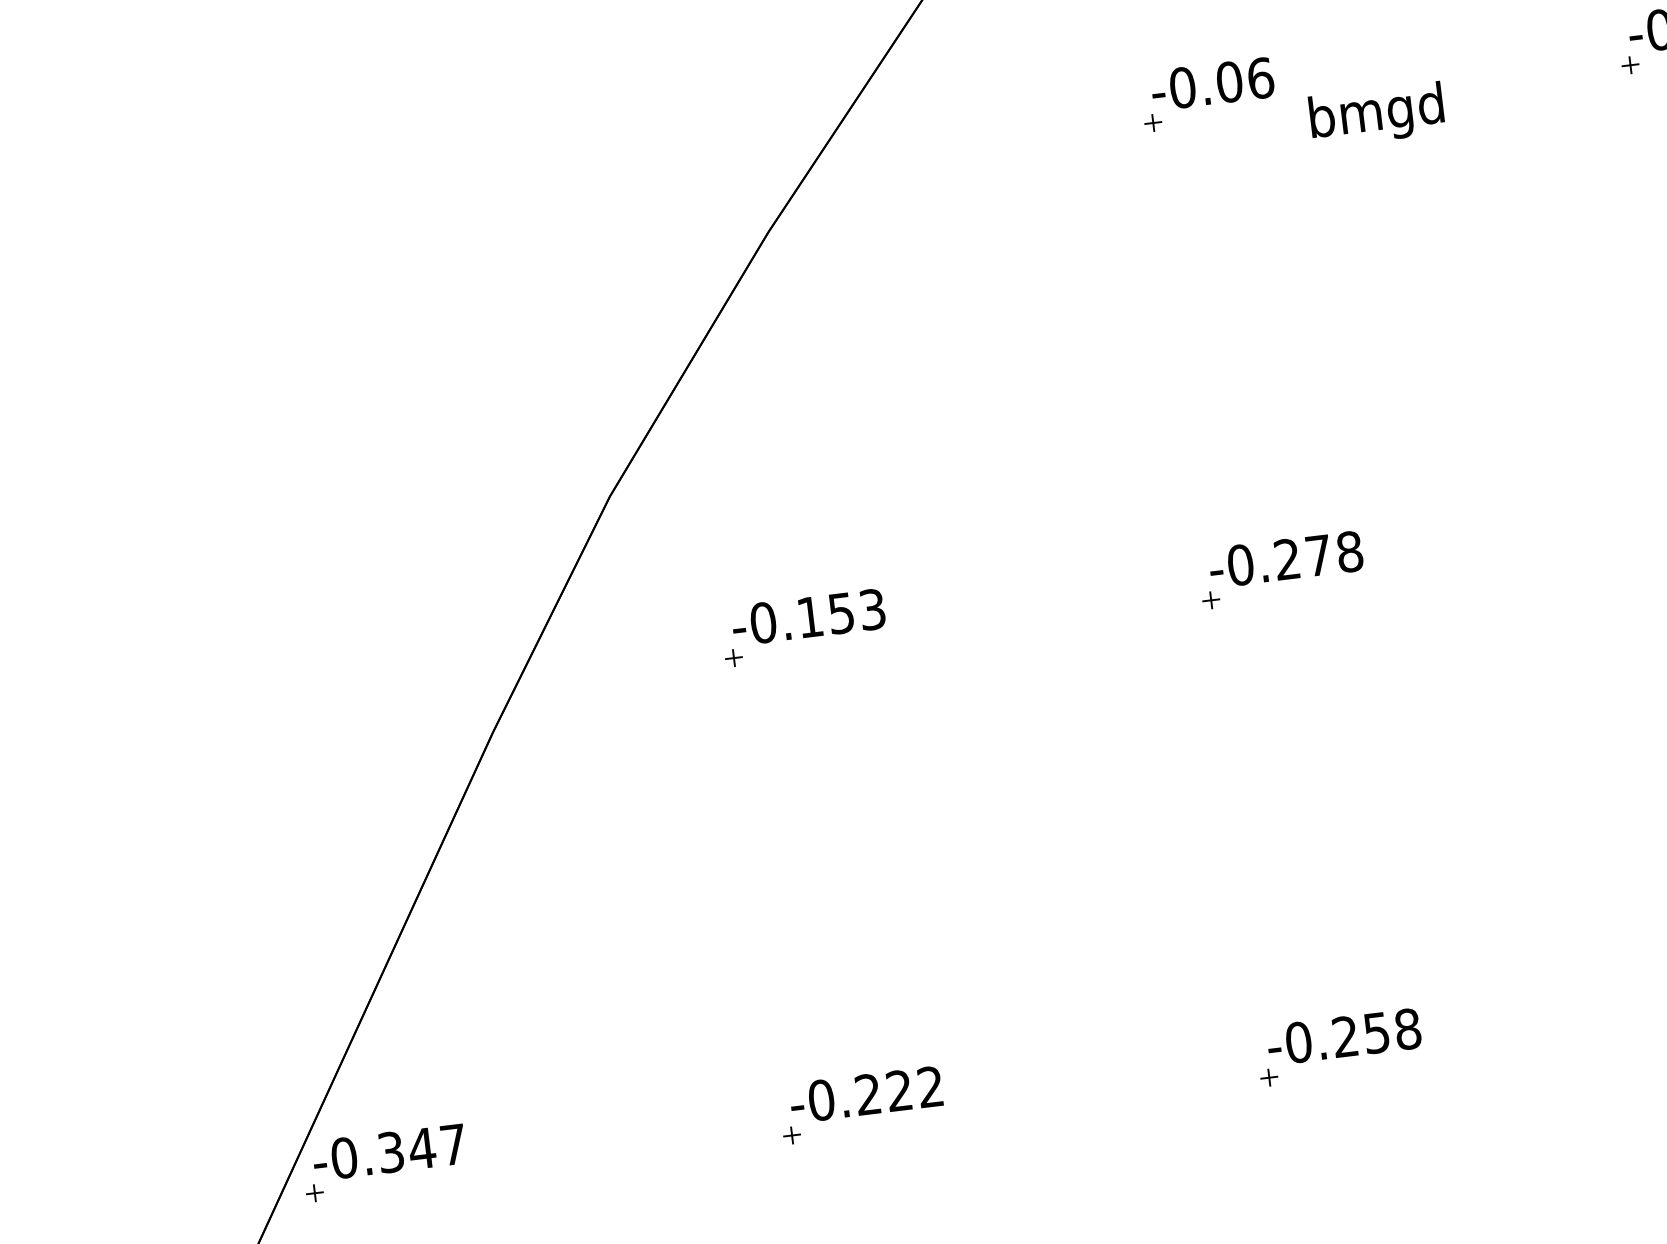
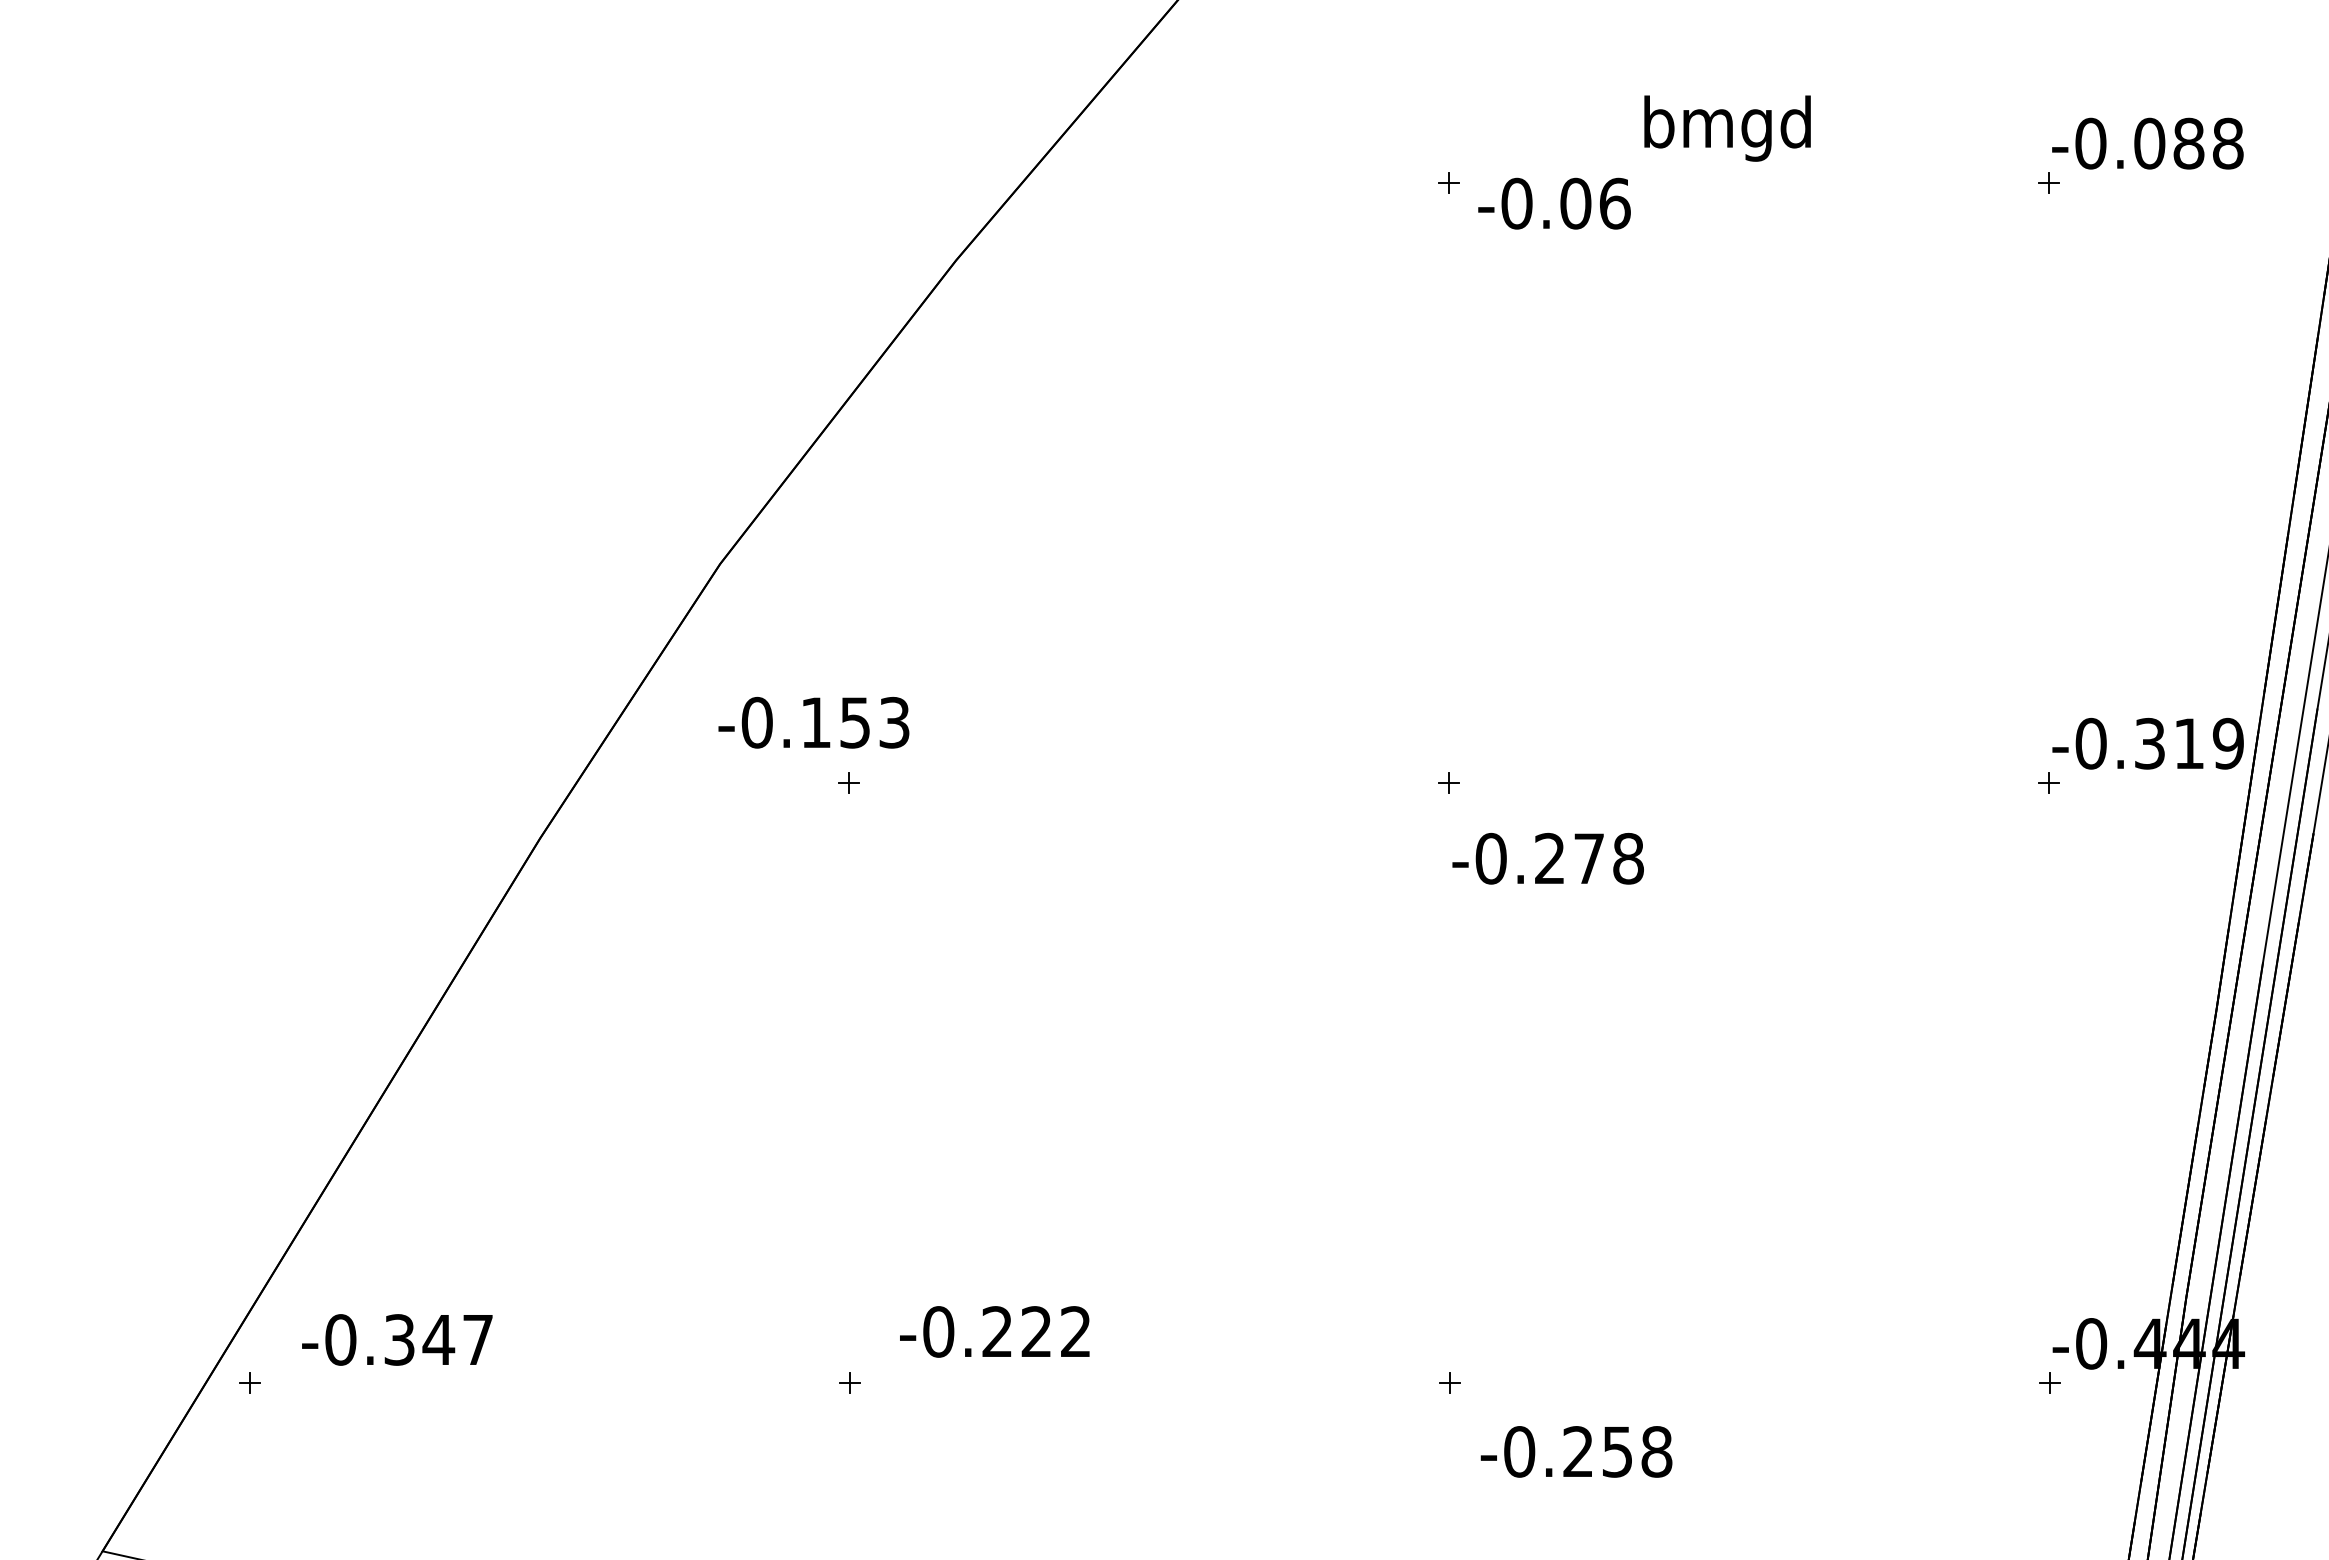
text: (1212, 83) -> (1554, 203), moved
text: (1376, 114) -> (1727, 128), moved
text: (1285, 559) -> (1547, 858), moved
text: (808, 617) -> (813, 722), moved
text: (1343, 1036) -> (1576, 1451), moved
text: (865, 1094) -> (994, 1331), moved
text: (389, 1152) -> (397, 1339), moved

